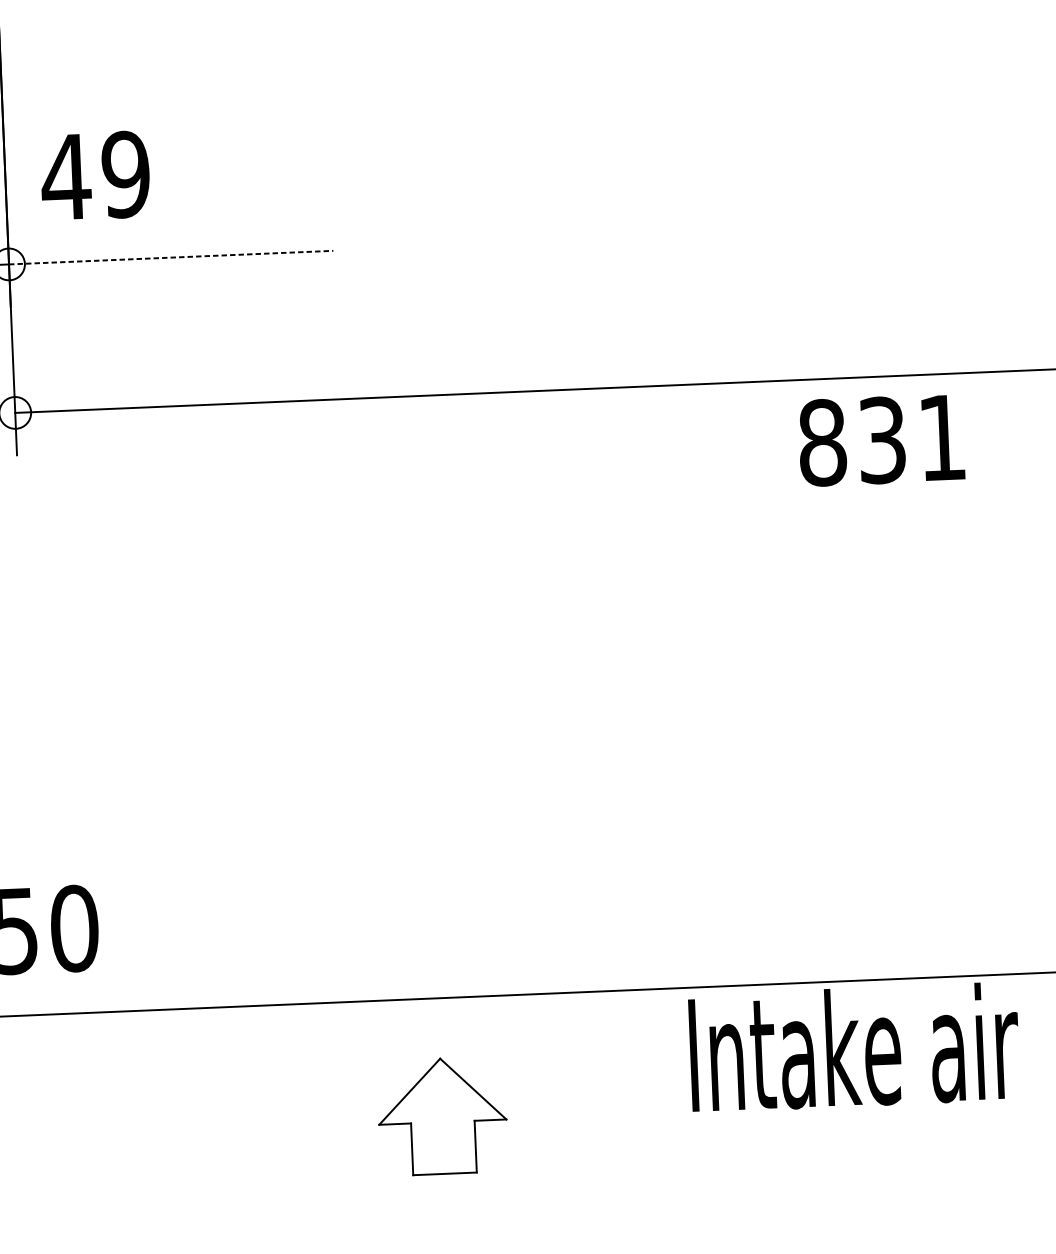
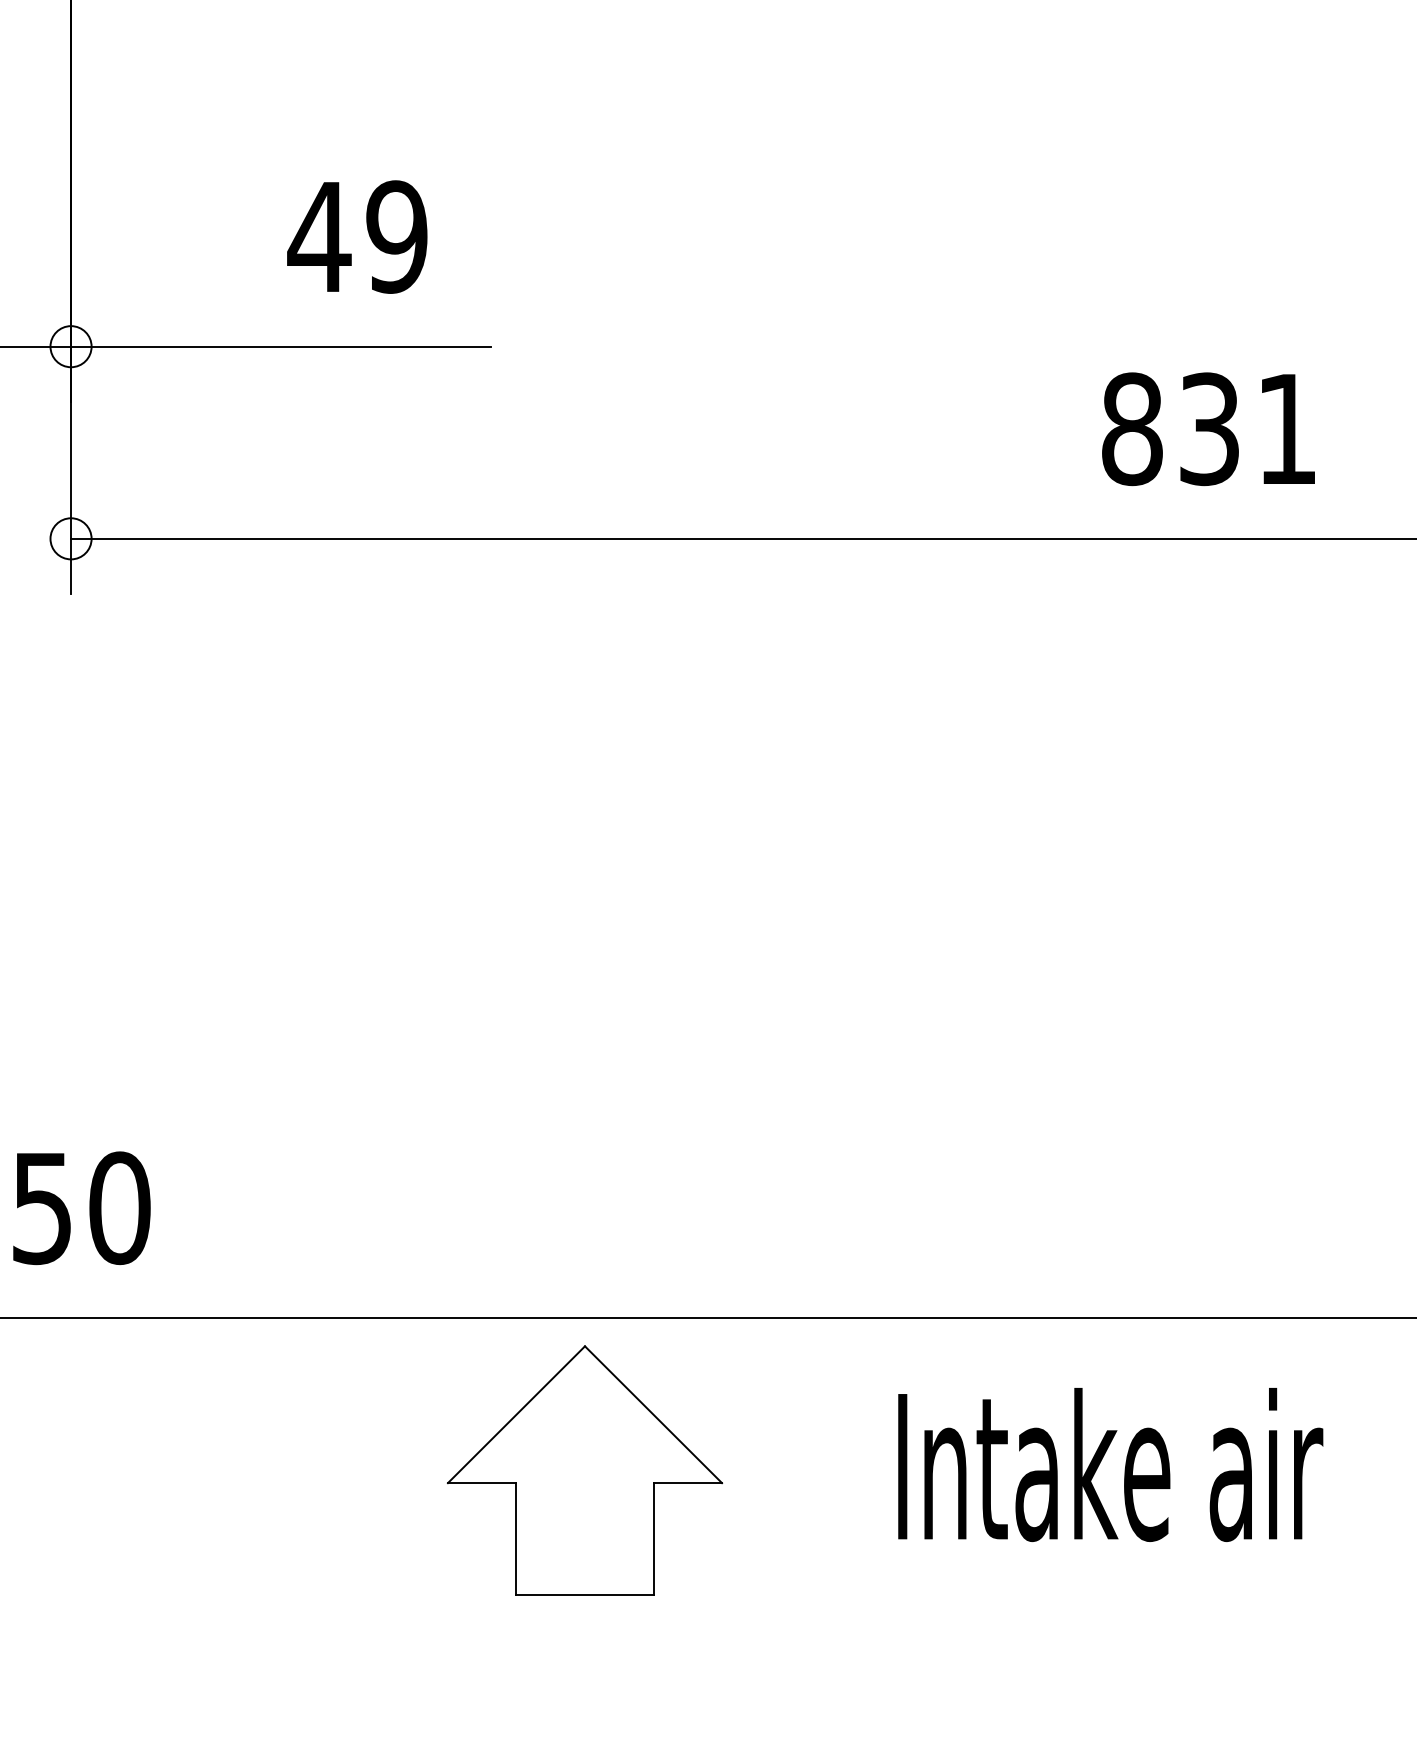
text: (95, 175) -> (357, 236), moved
line: (170, 257) -> (280, 346), dashed -> solid
text: (881, 440) -> (1208, 429), moved
text: (854, 1047) -> (1110, 1464), moved
part: (442, 1116) -> (584, 1470), size x1.67

